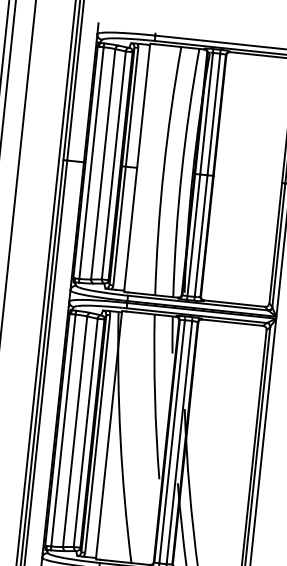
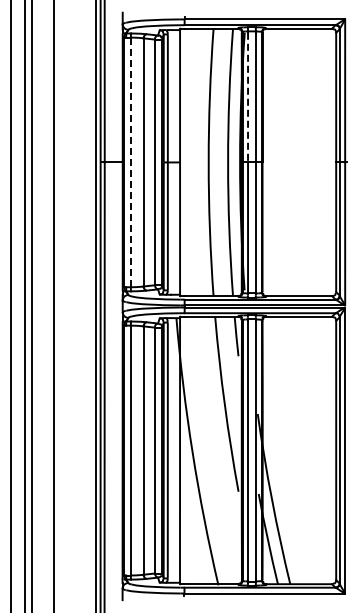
line: (207, 114) -> (248, 97), solid -> dashed
line: (91, 163) -> (130, 162), solid -> dashed

